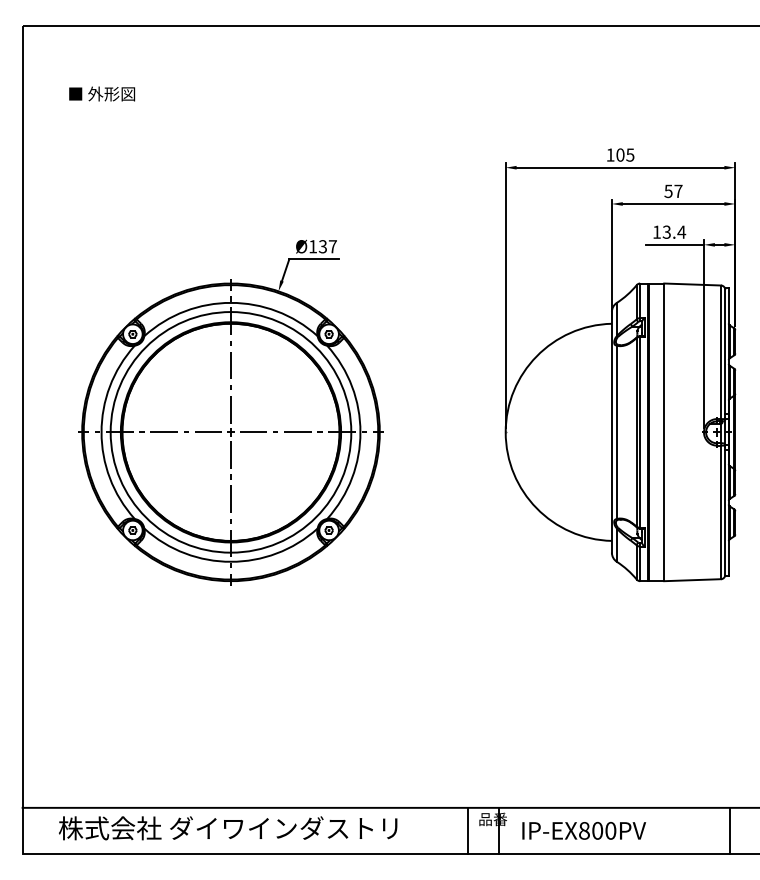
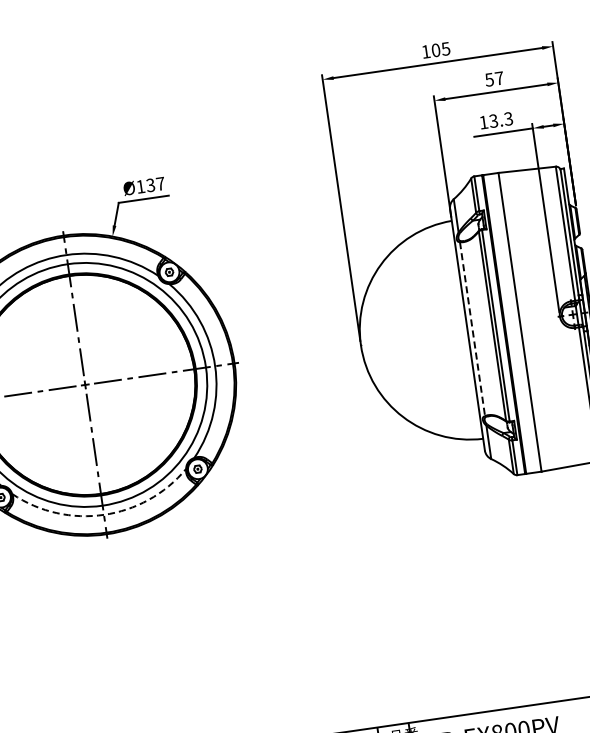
text: (681, 231) -> (508, 118), 13.4 -> 13.3
line: (616, 432) -> (472, 329), solid -> dashed
arc: (231, 561) -> (104, 514), solid -> dashed

